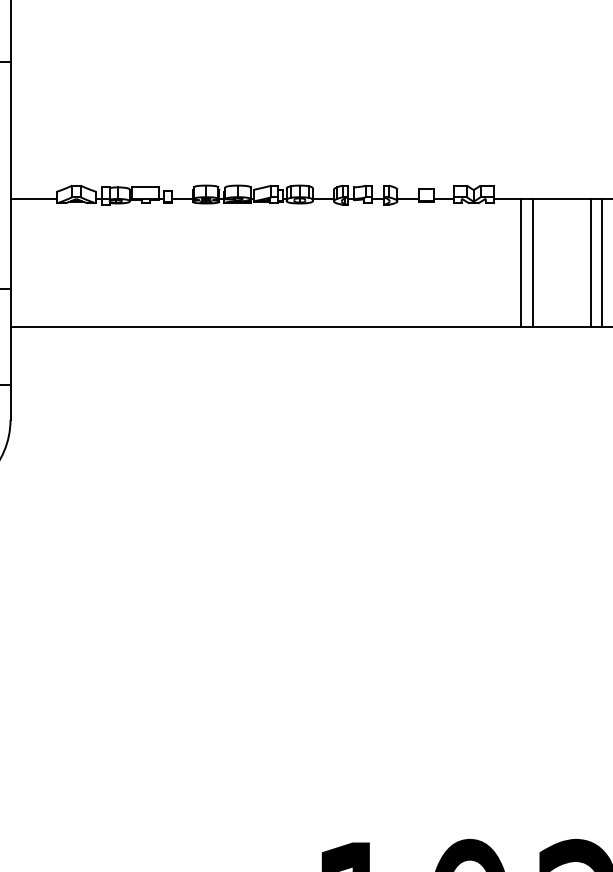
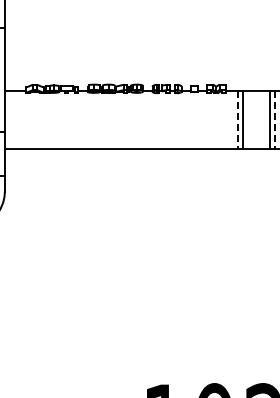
line: (522, 264) -> (238, 120), solid -> dashed
line: (603, 264) -> (275, 120), solid -> dashed

